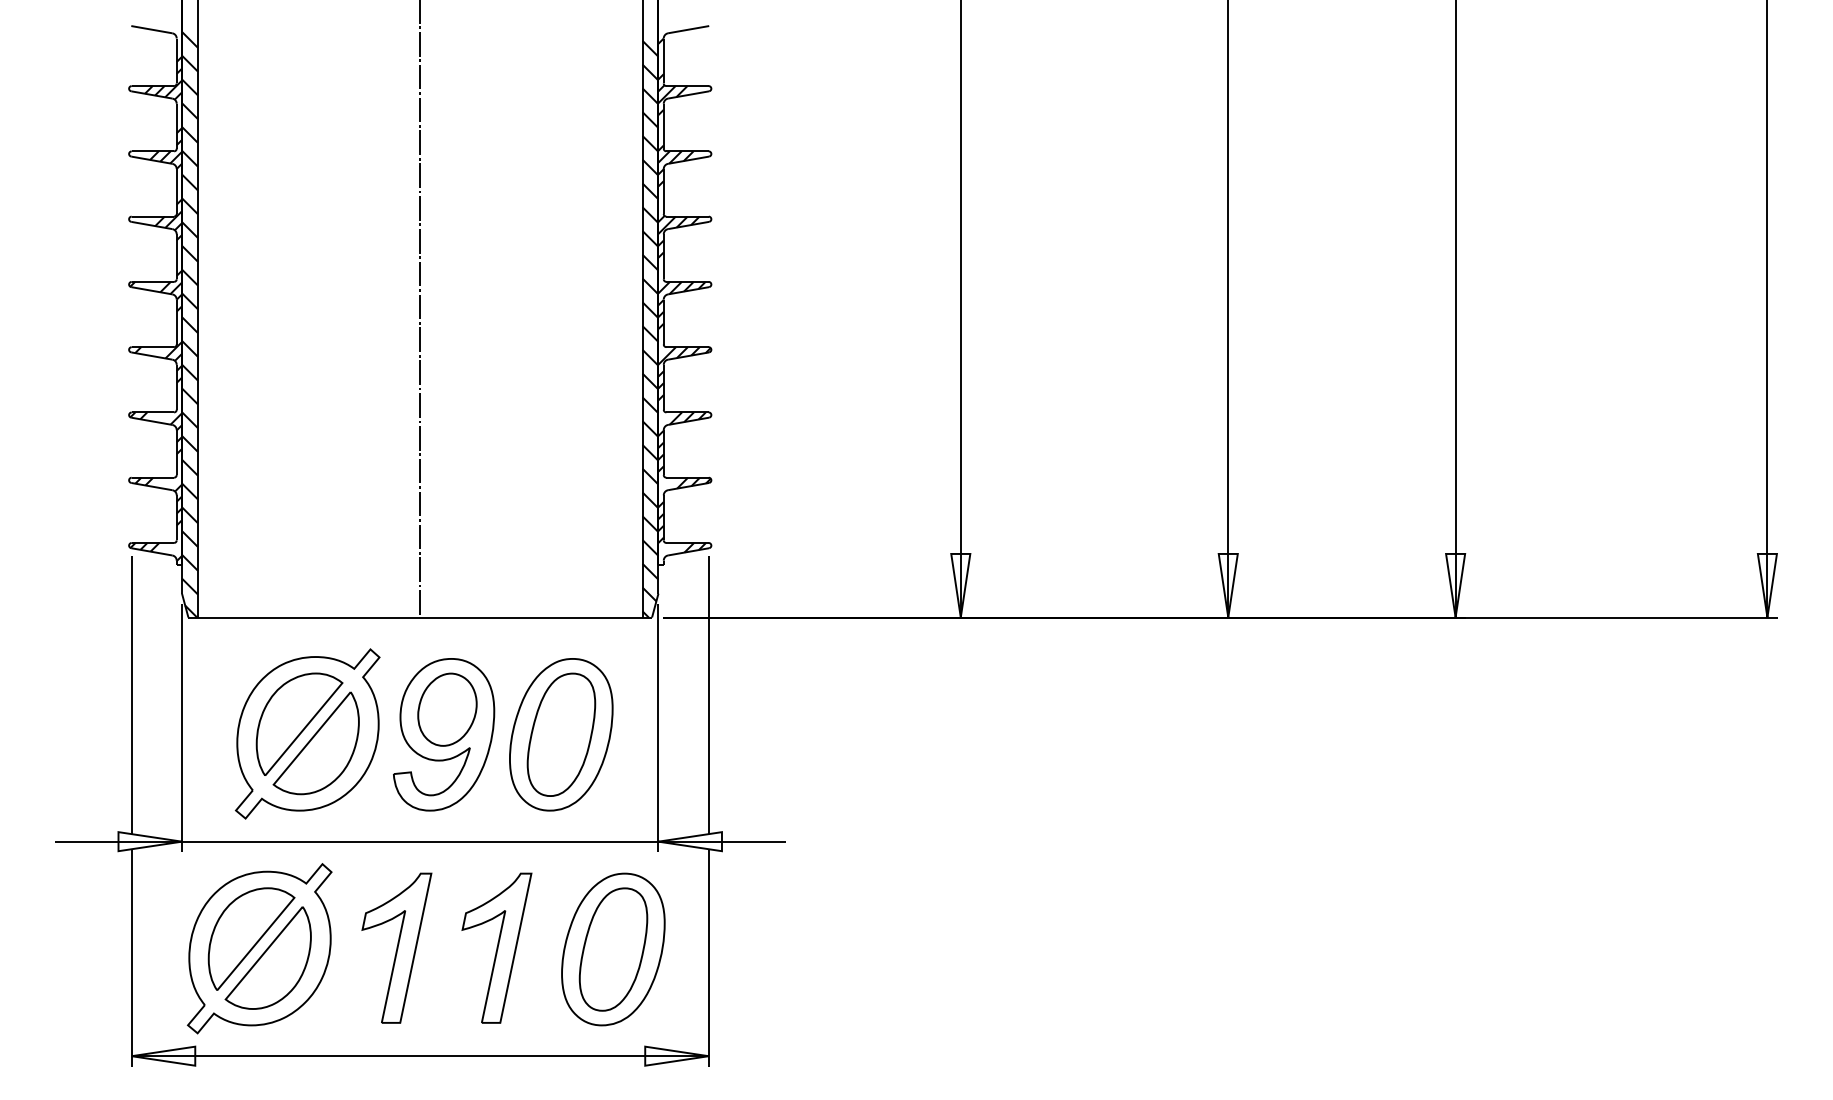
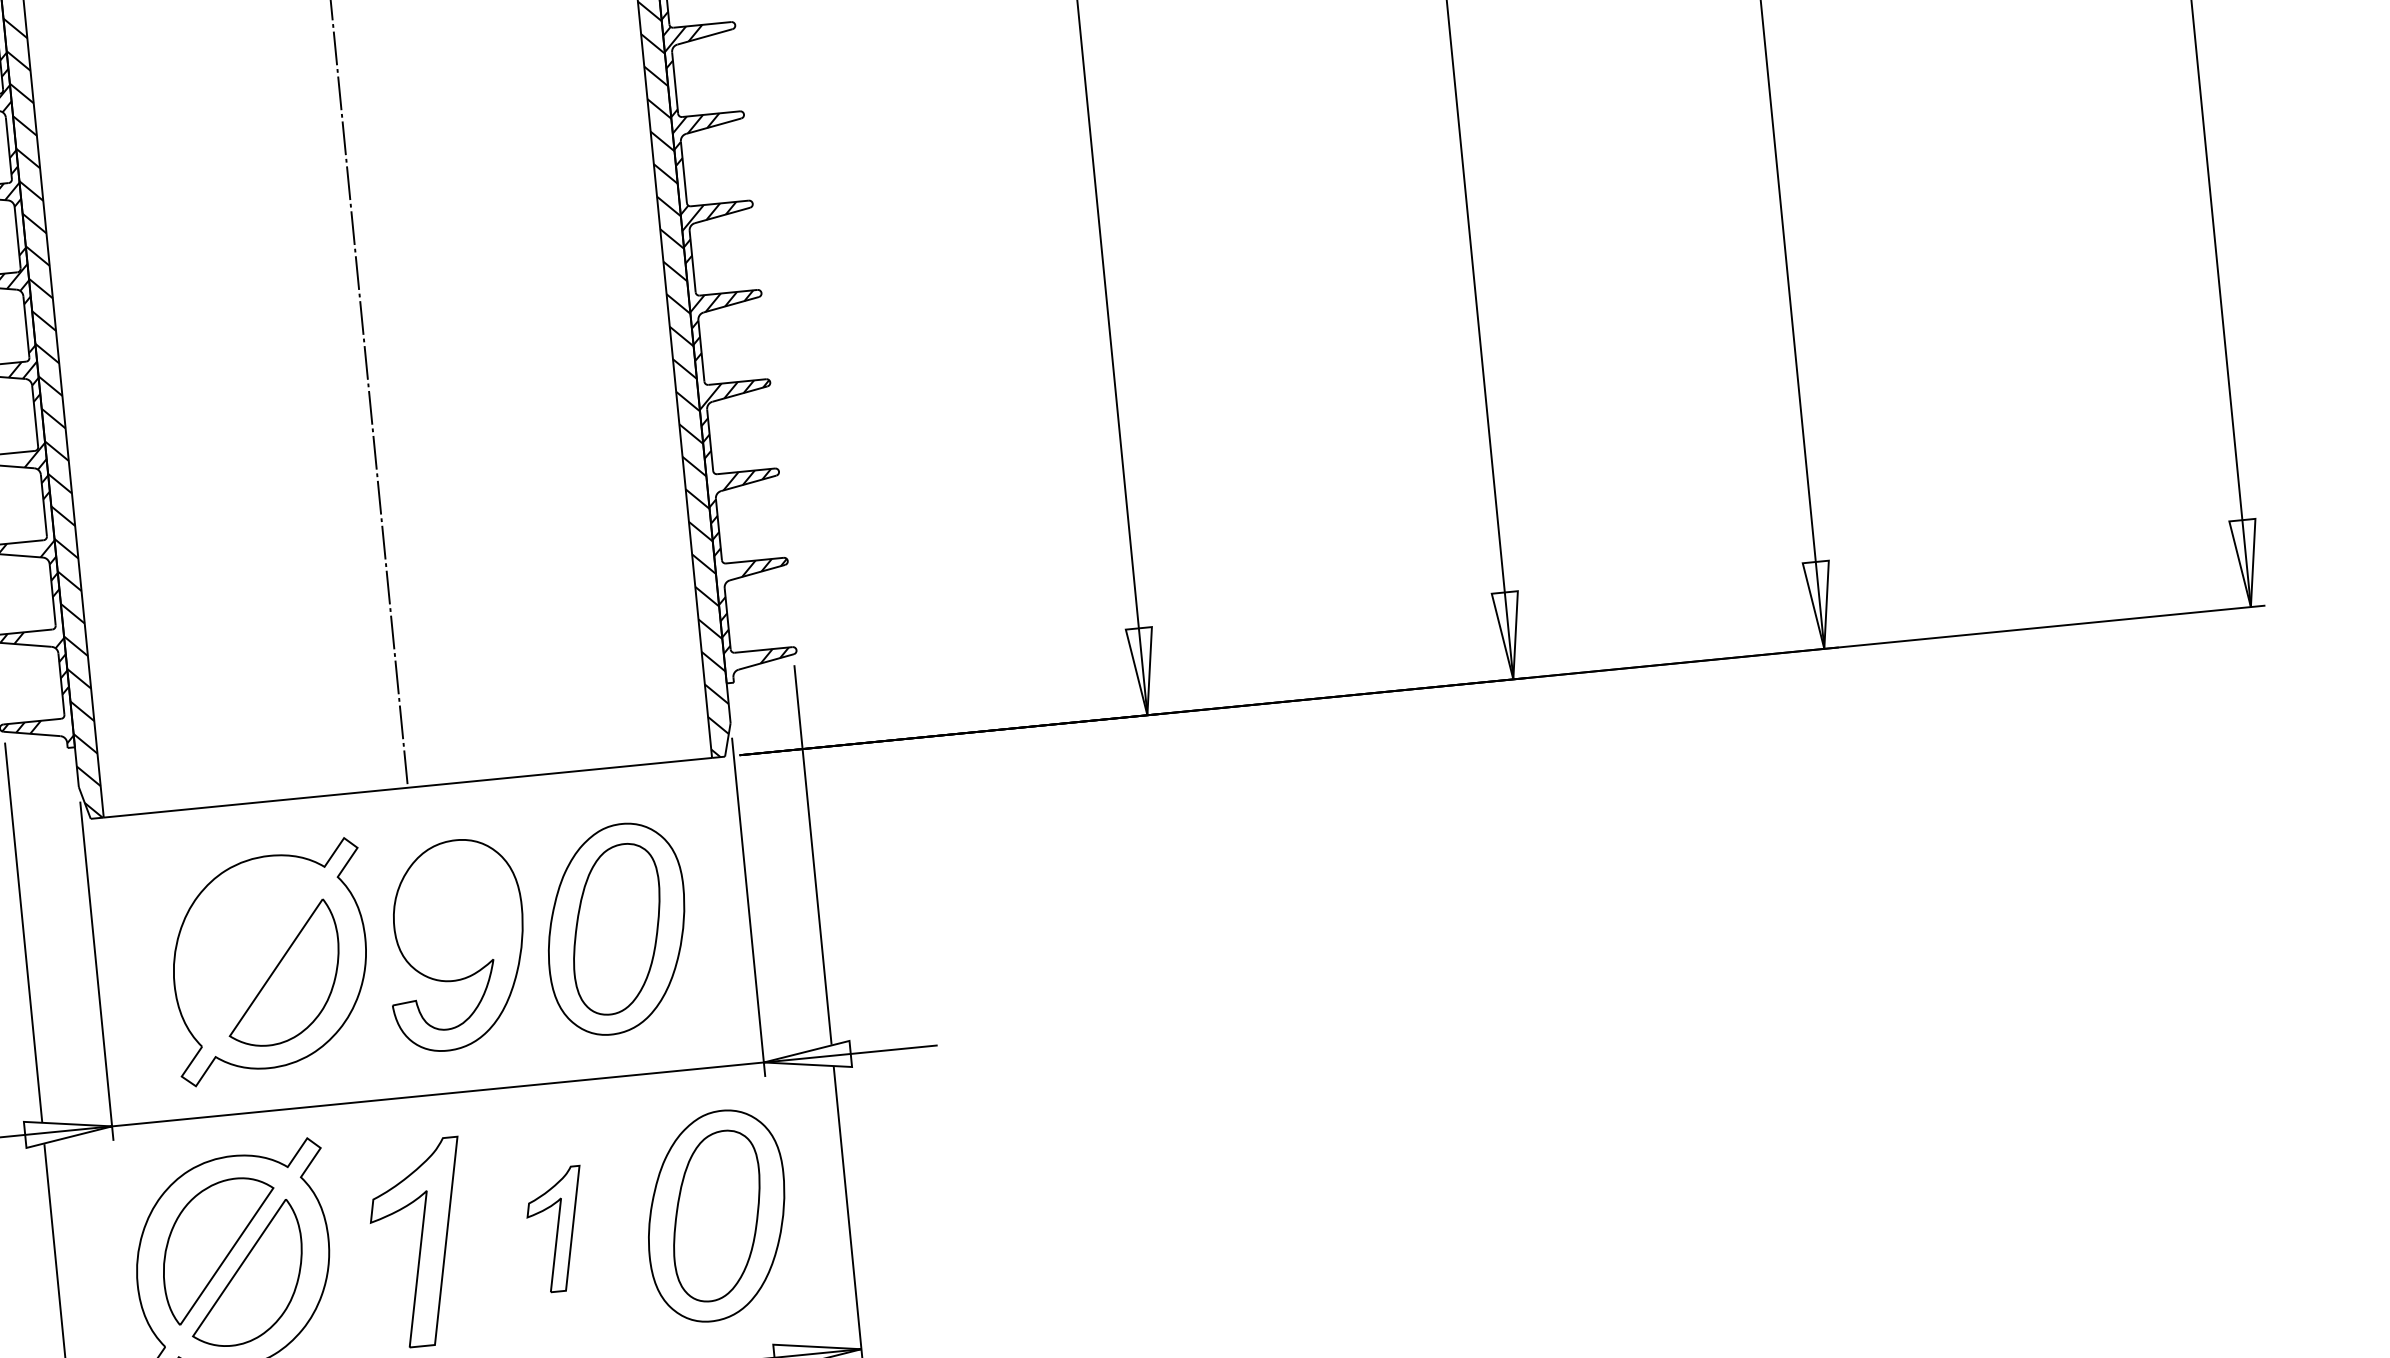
part: (447, 709) -> (457, 909), removed
part: (299, 723) -> (256, 948), removed
part: (496, 947) -> (556, 1228), size x0.6

